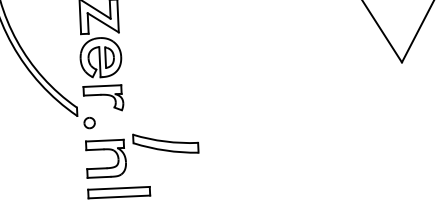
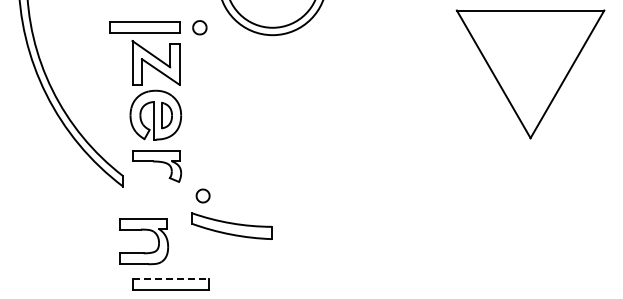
part: (89, 122) -> (202, 195), moved
part: (106, 149) -> (144, 230), moved
line: (119, 188) -> (171, 279), solid -> dashed

